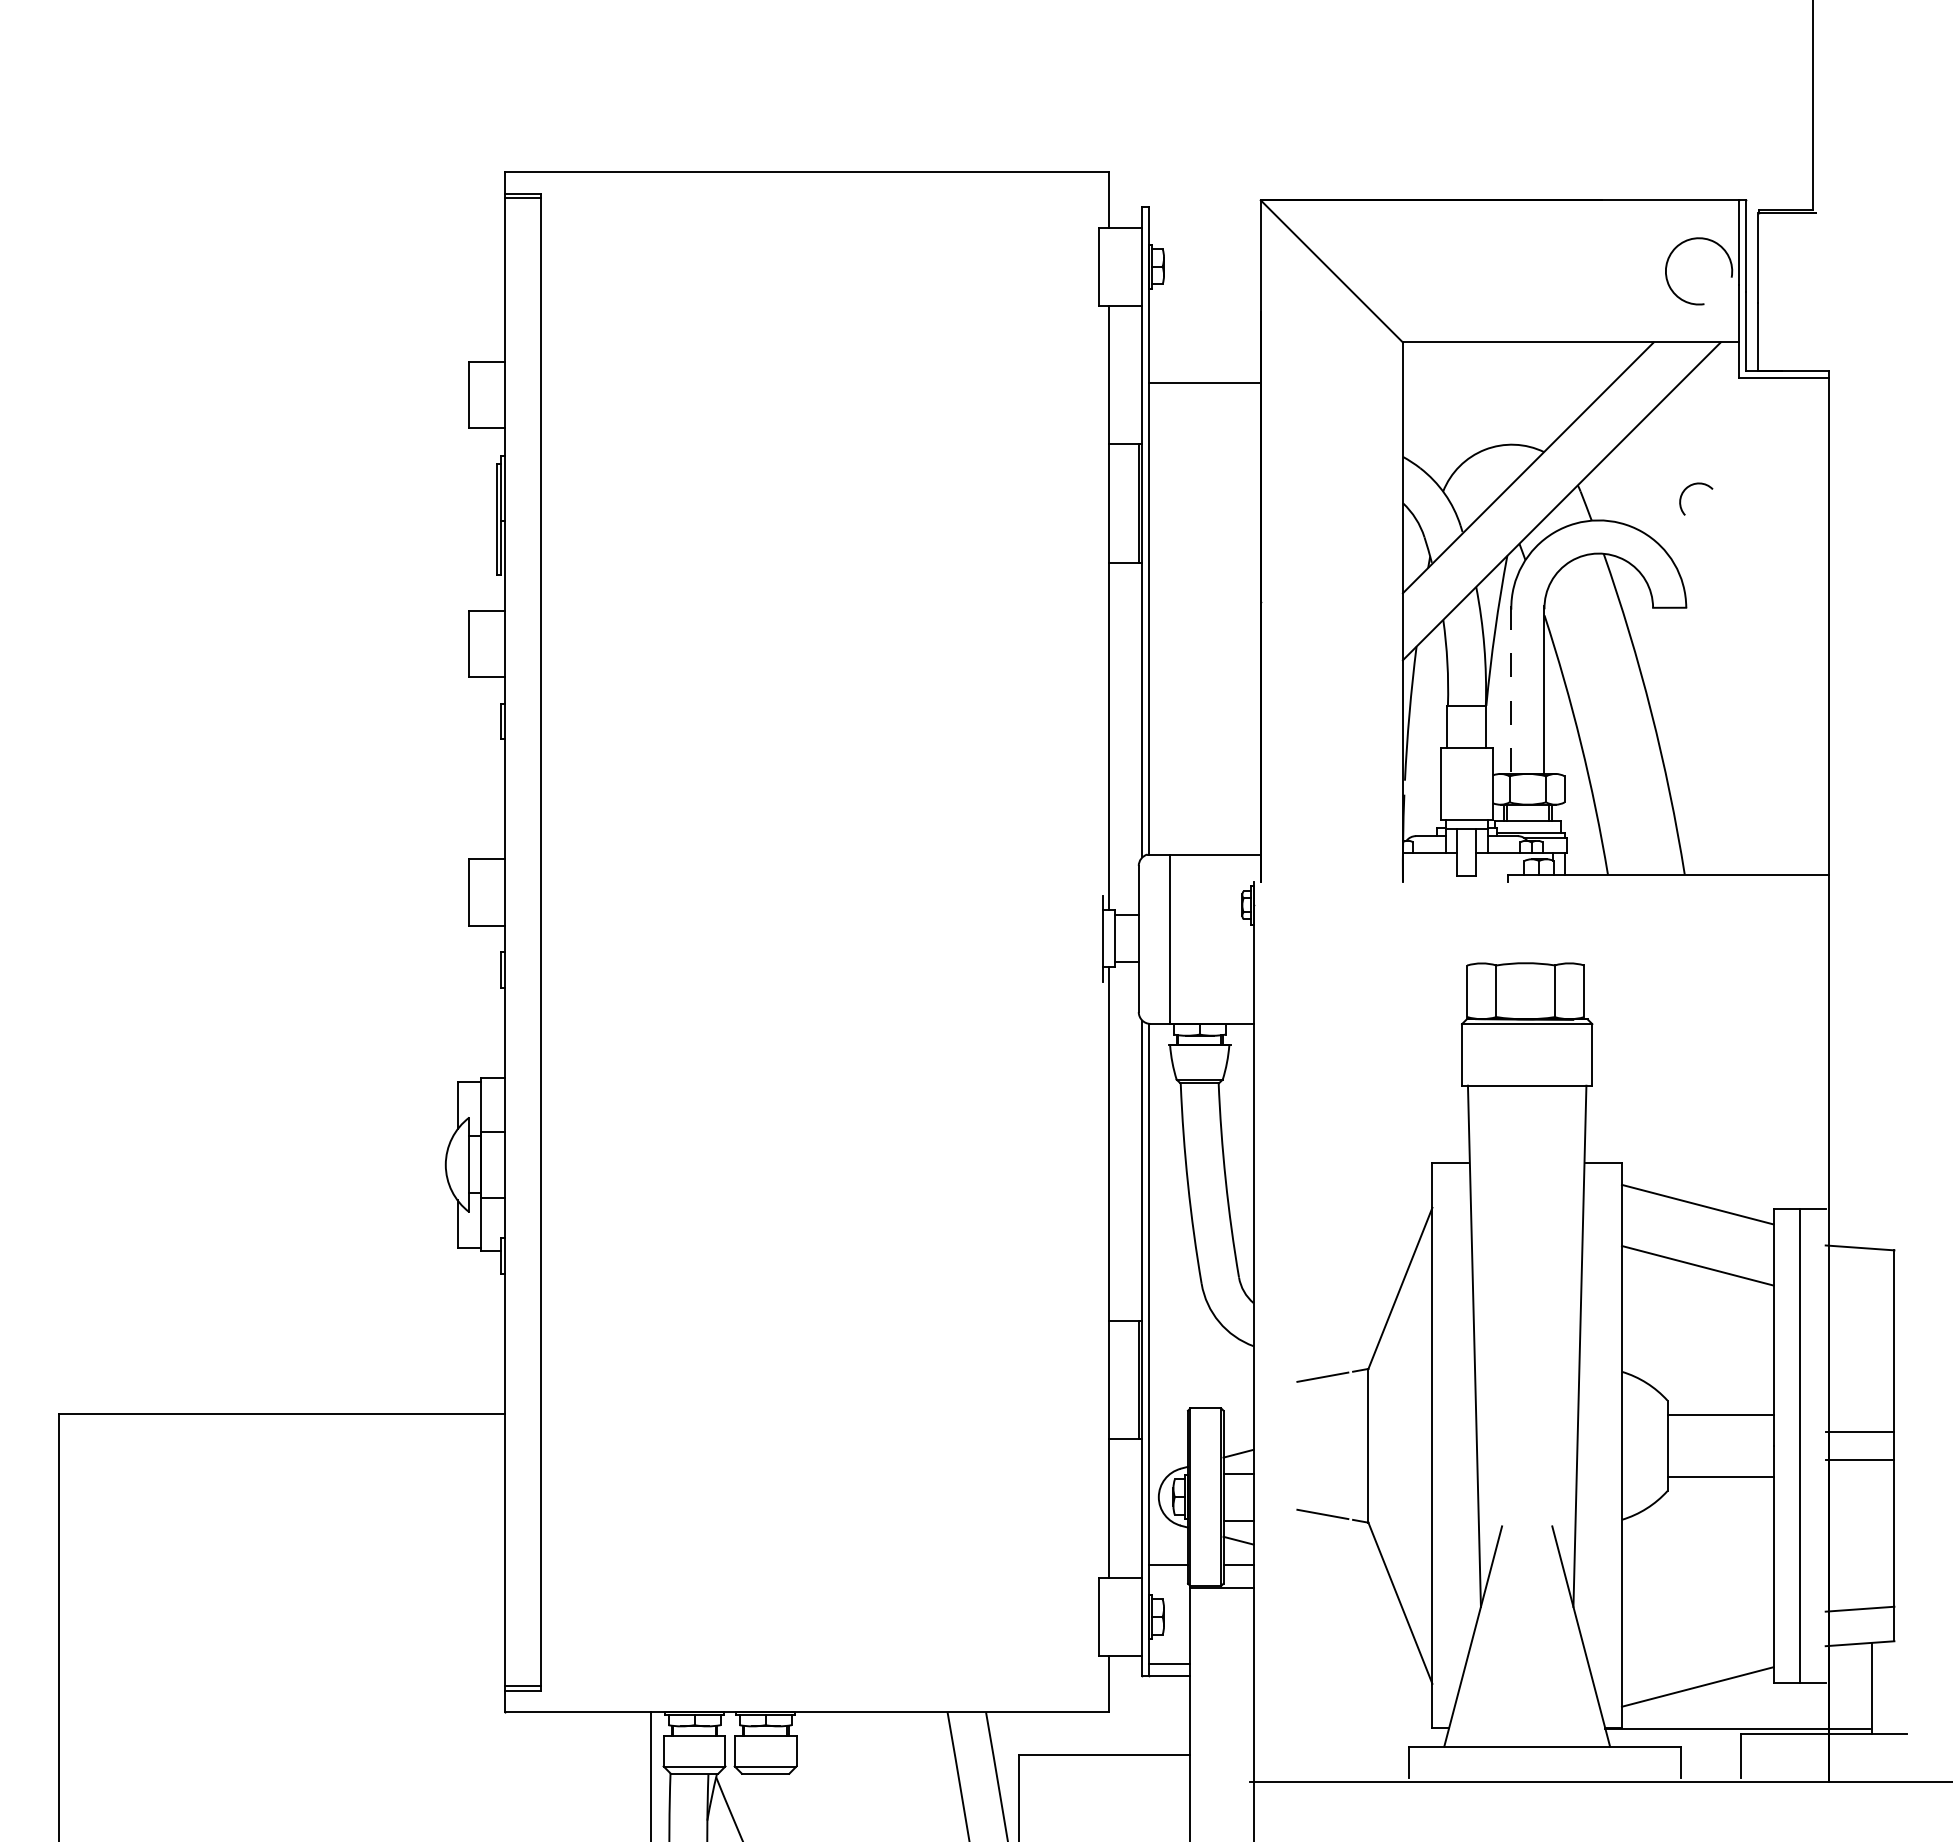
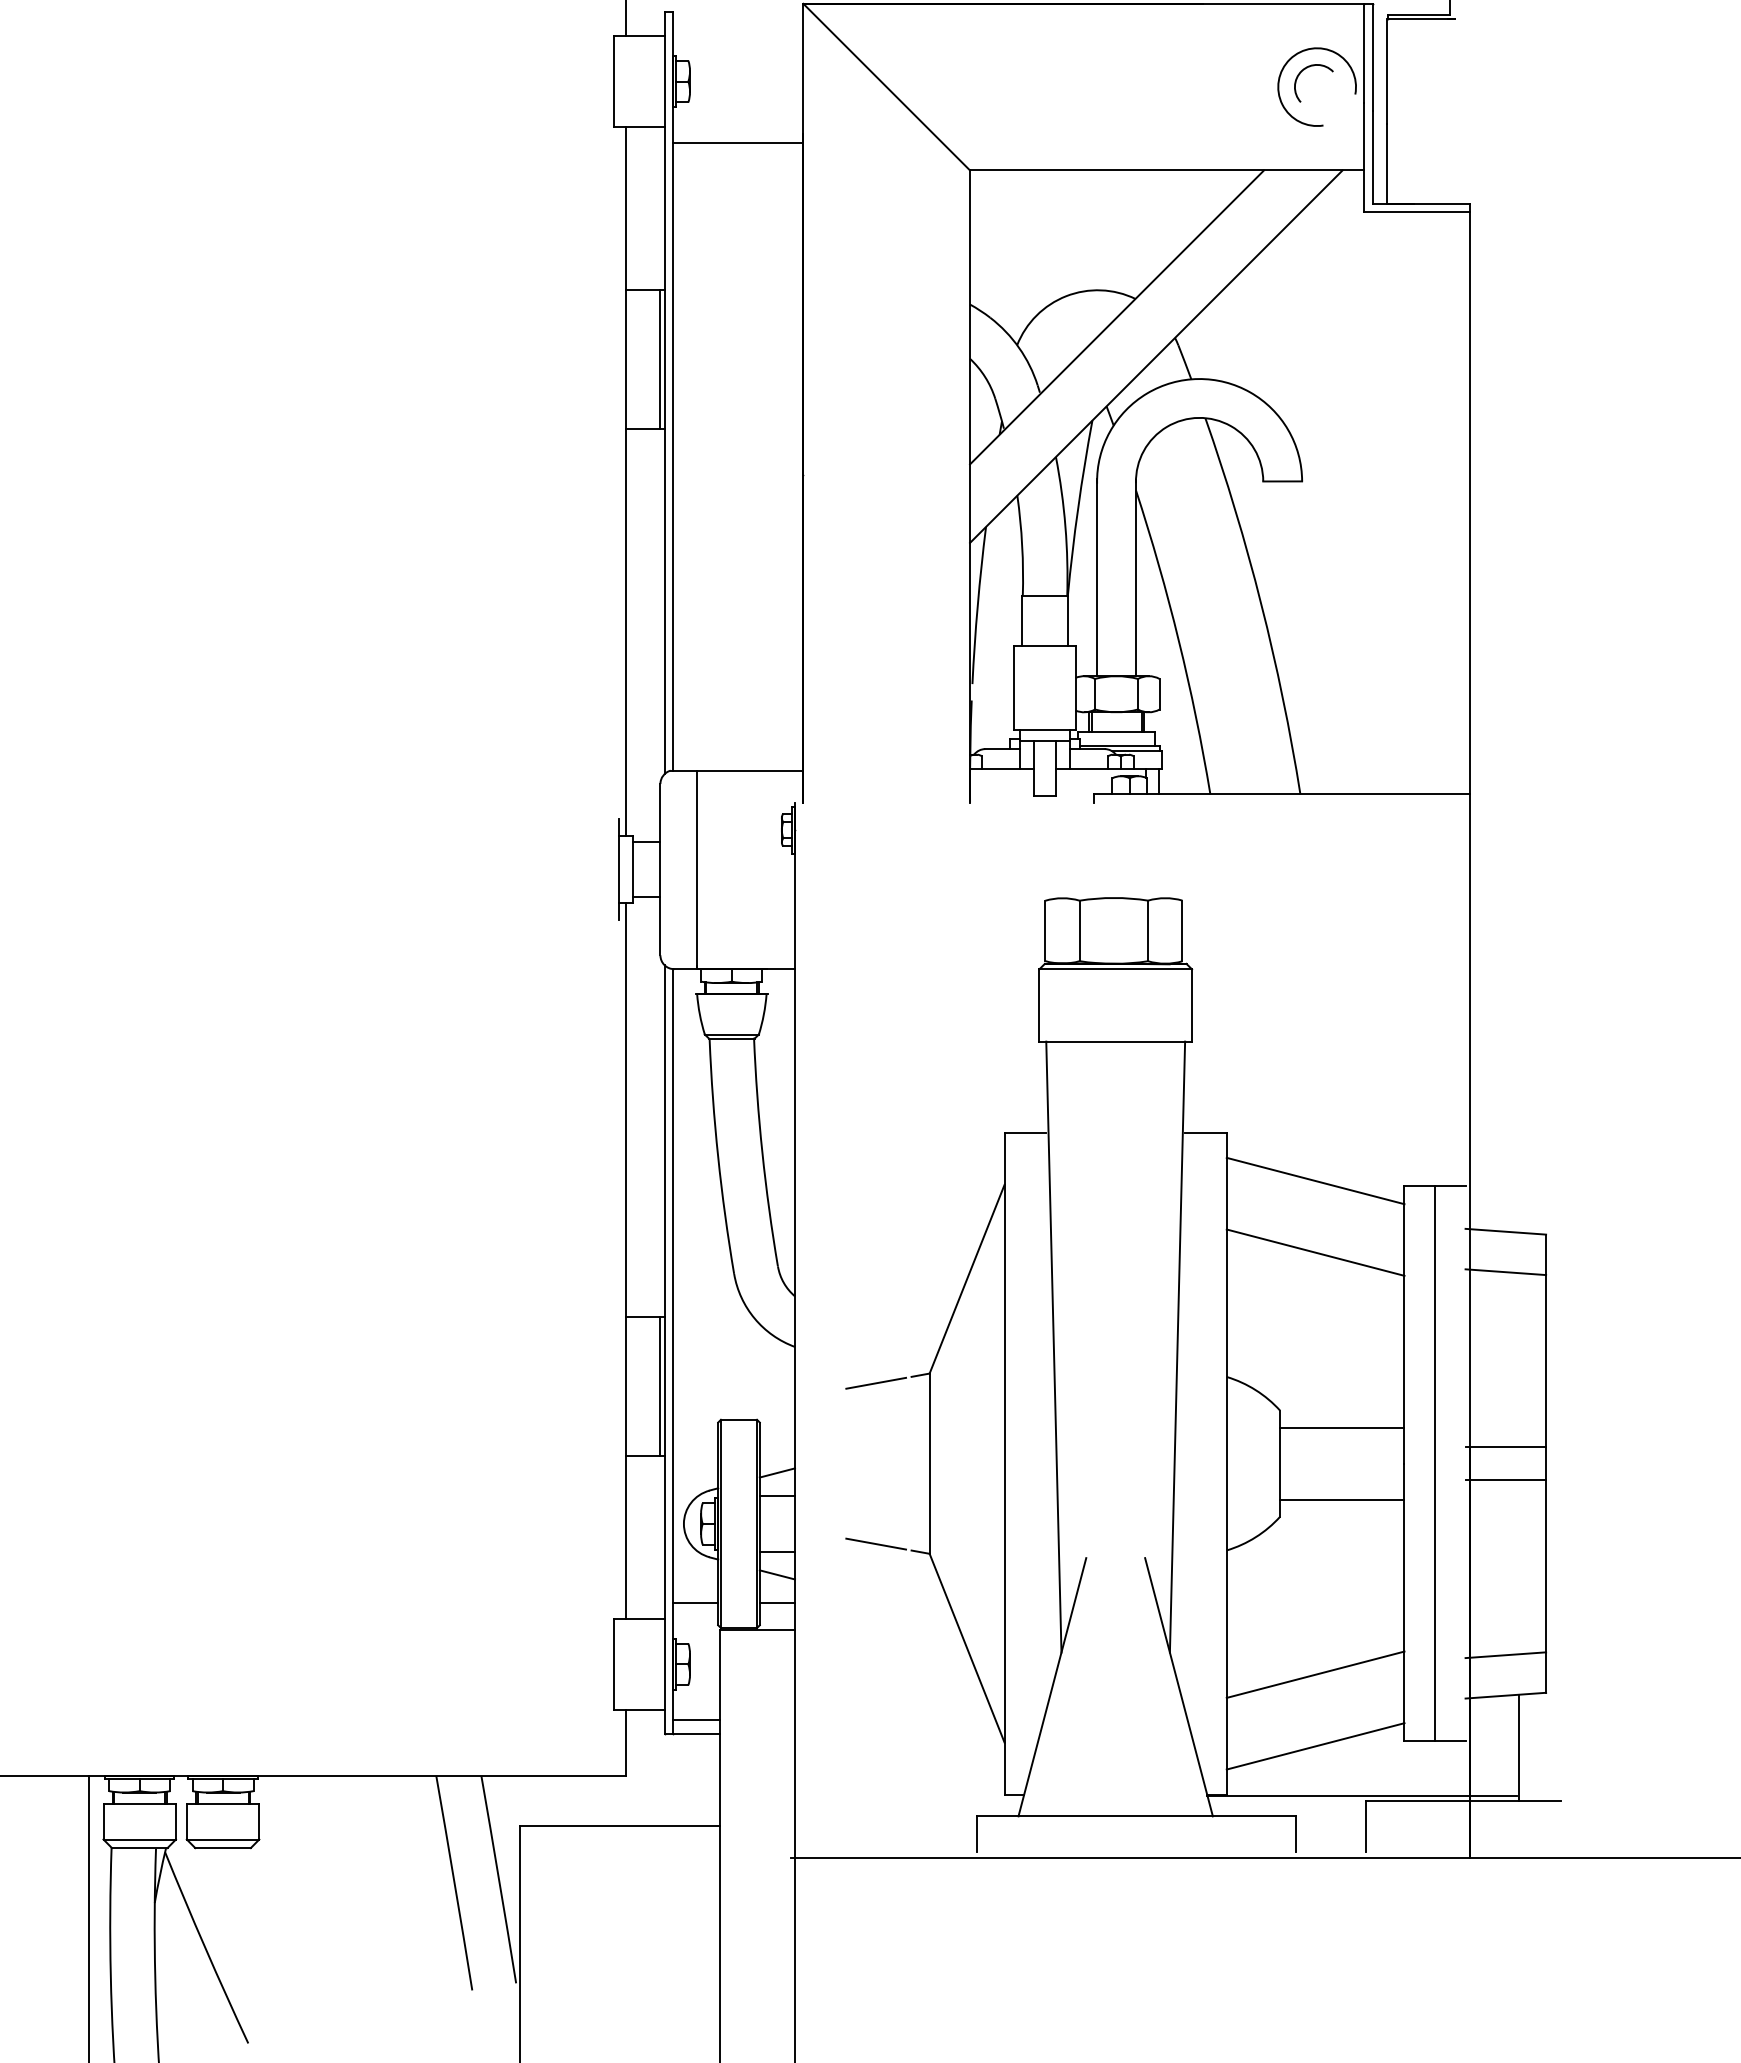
line: (1204, 382) -> (737, 142), moved
arc: (1689, 487) -> (1305, 69), moved
line: (1511, 690) -> (1097, 578), dashed -> solid
line: (1859, 1281) -> (1505, 1271), added
line: (1697, 1625) -> (1315, 1674), added

